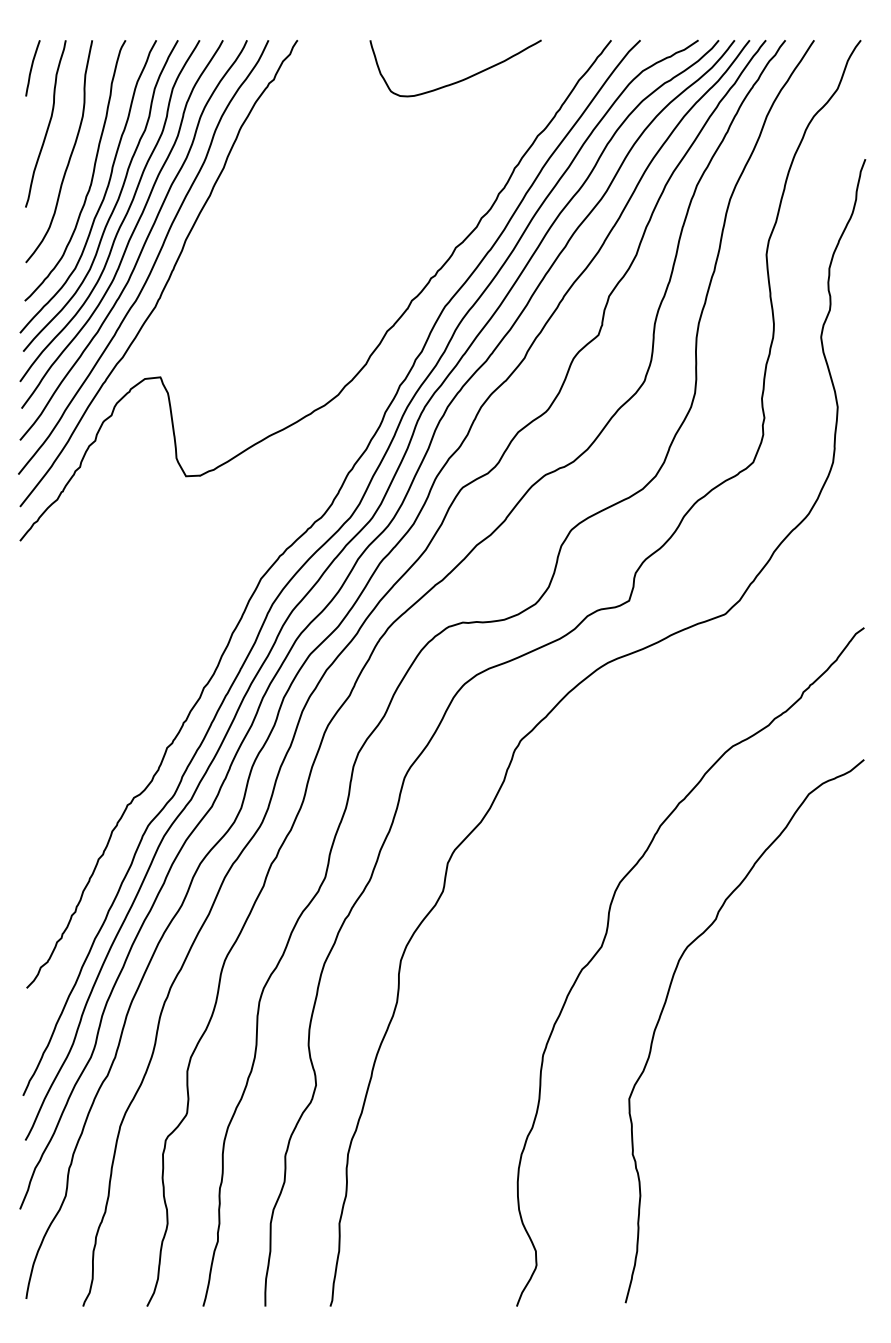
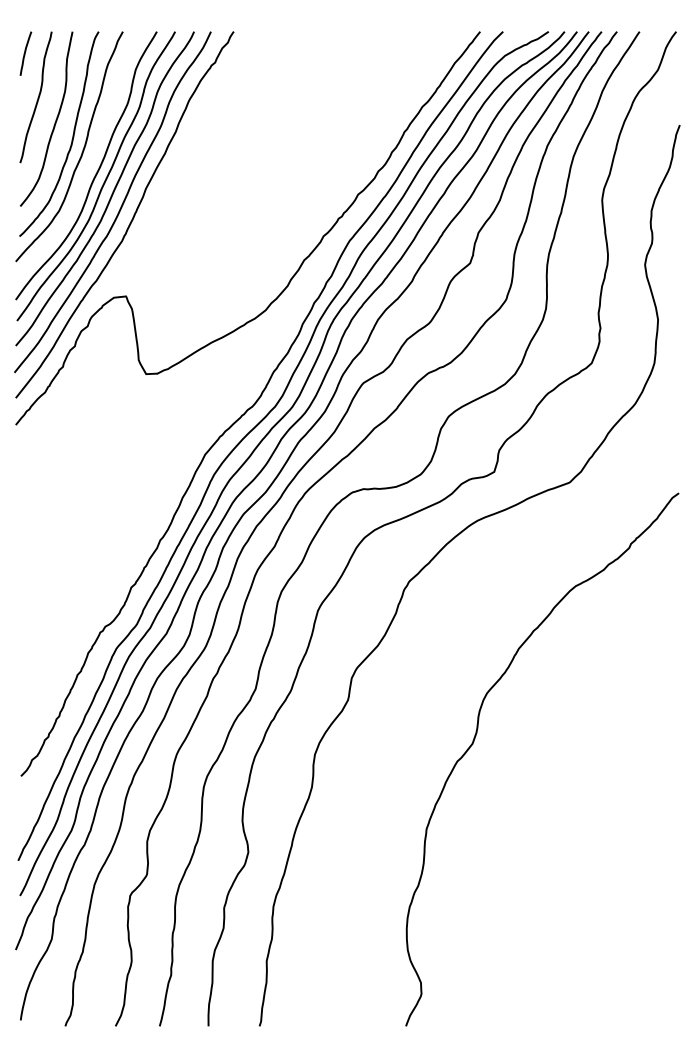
curve: (458, 80) -> (360, 63), removed
curve: (116, 200) -> (91, 157), removed
curve: (665, 1005) -> (522, 789), removed

